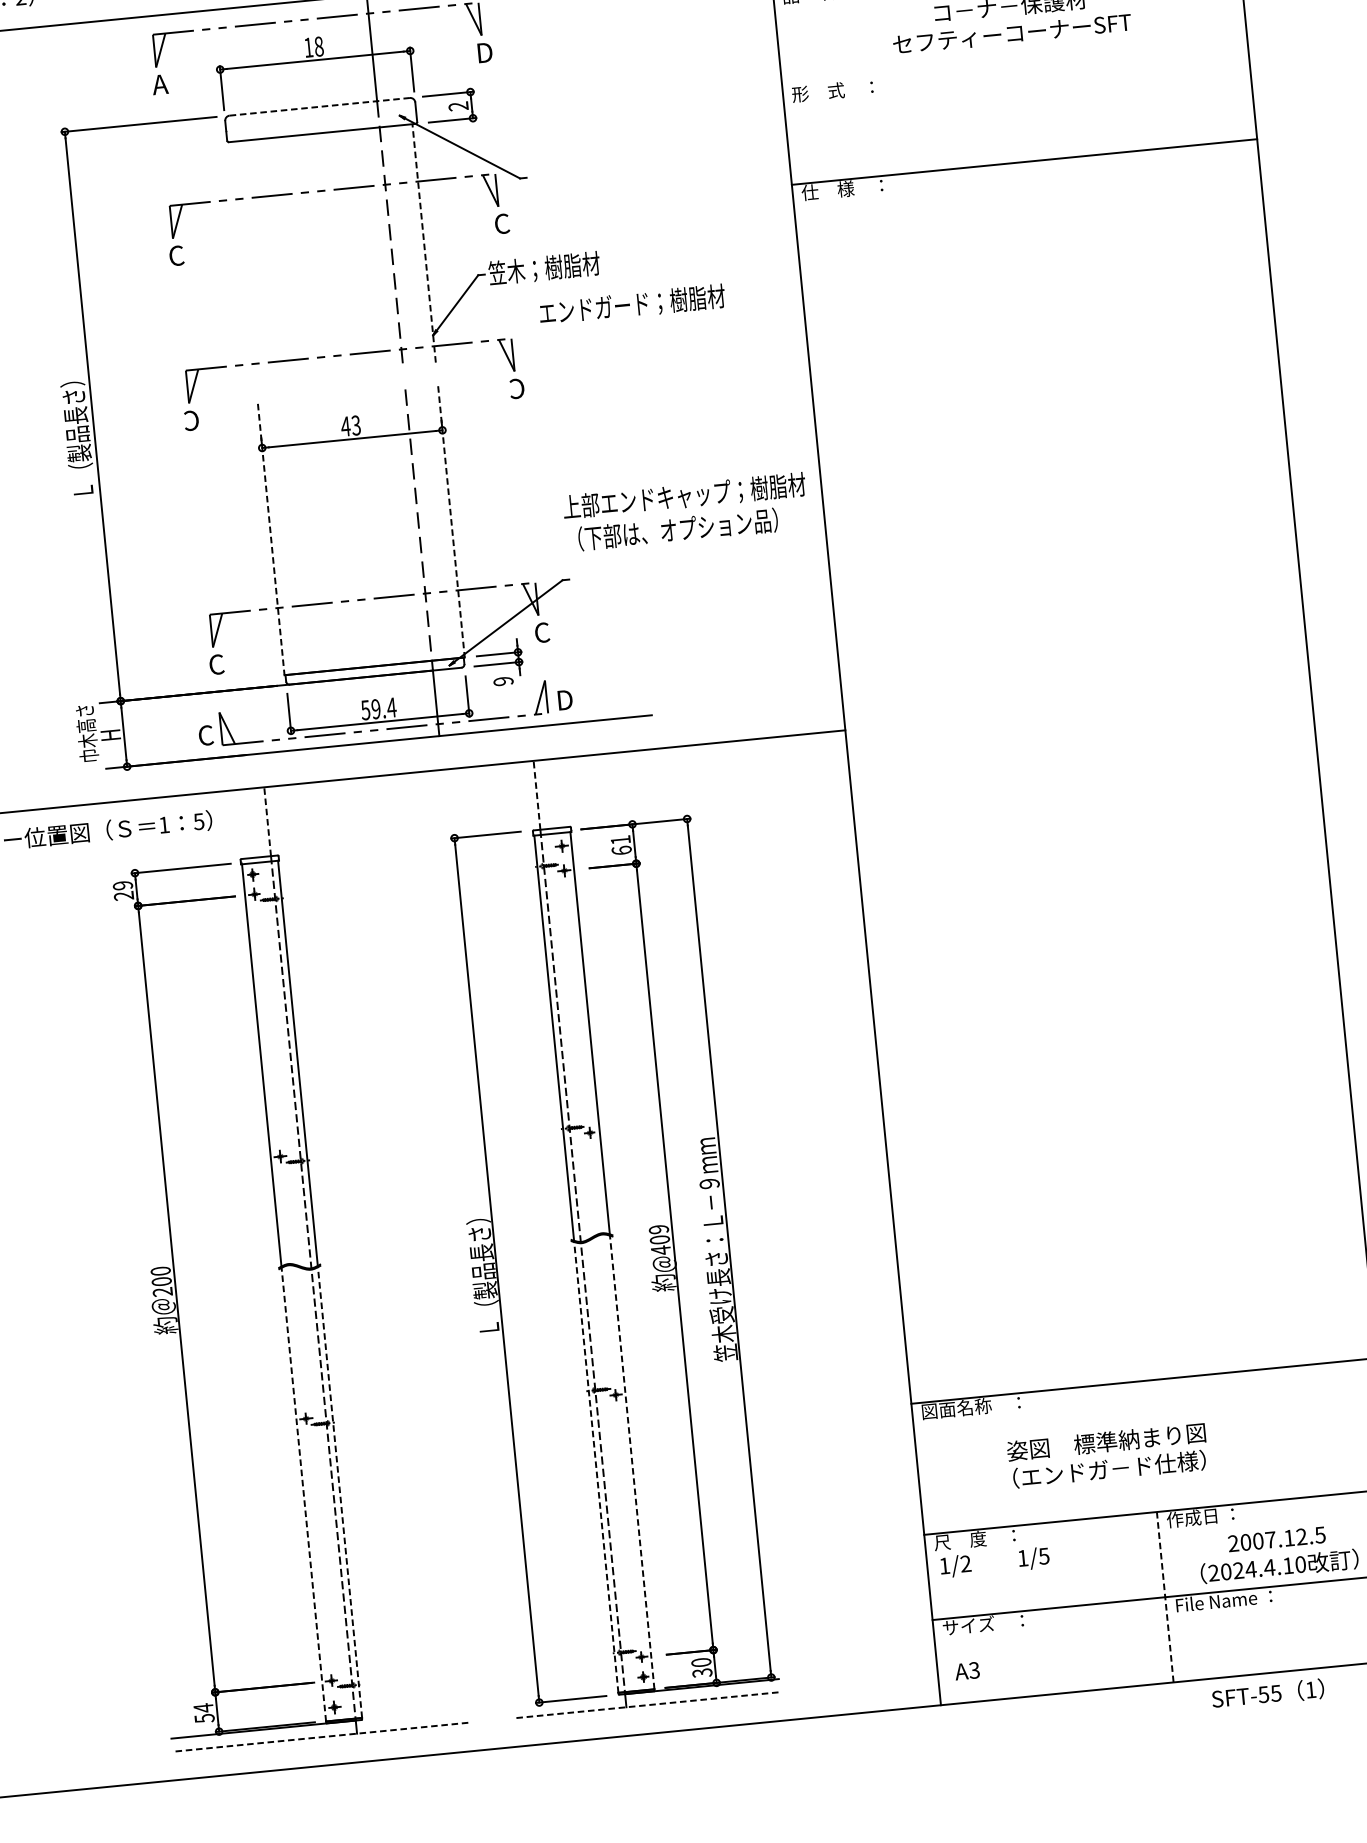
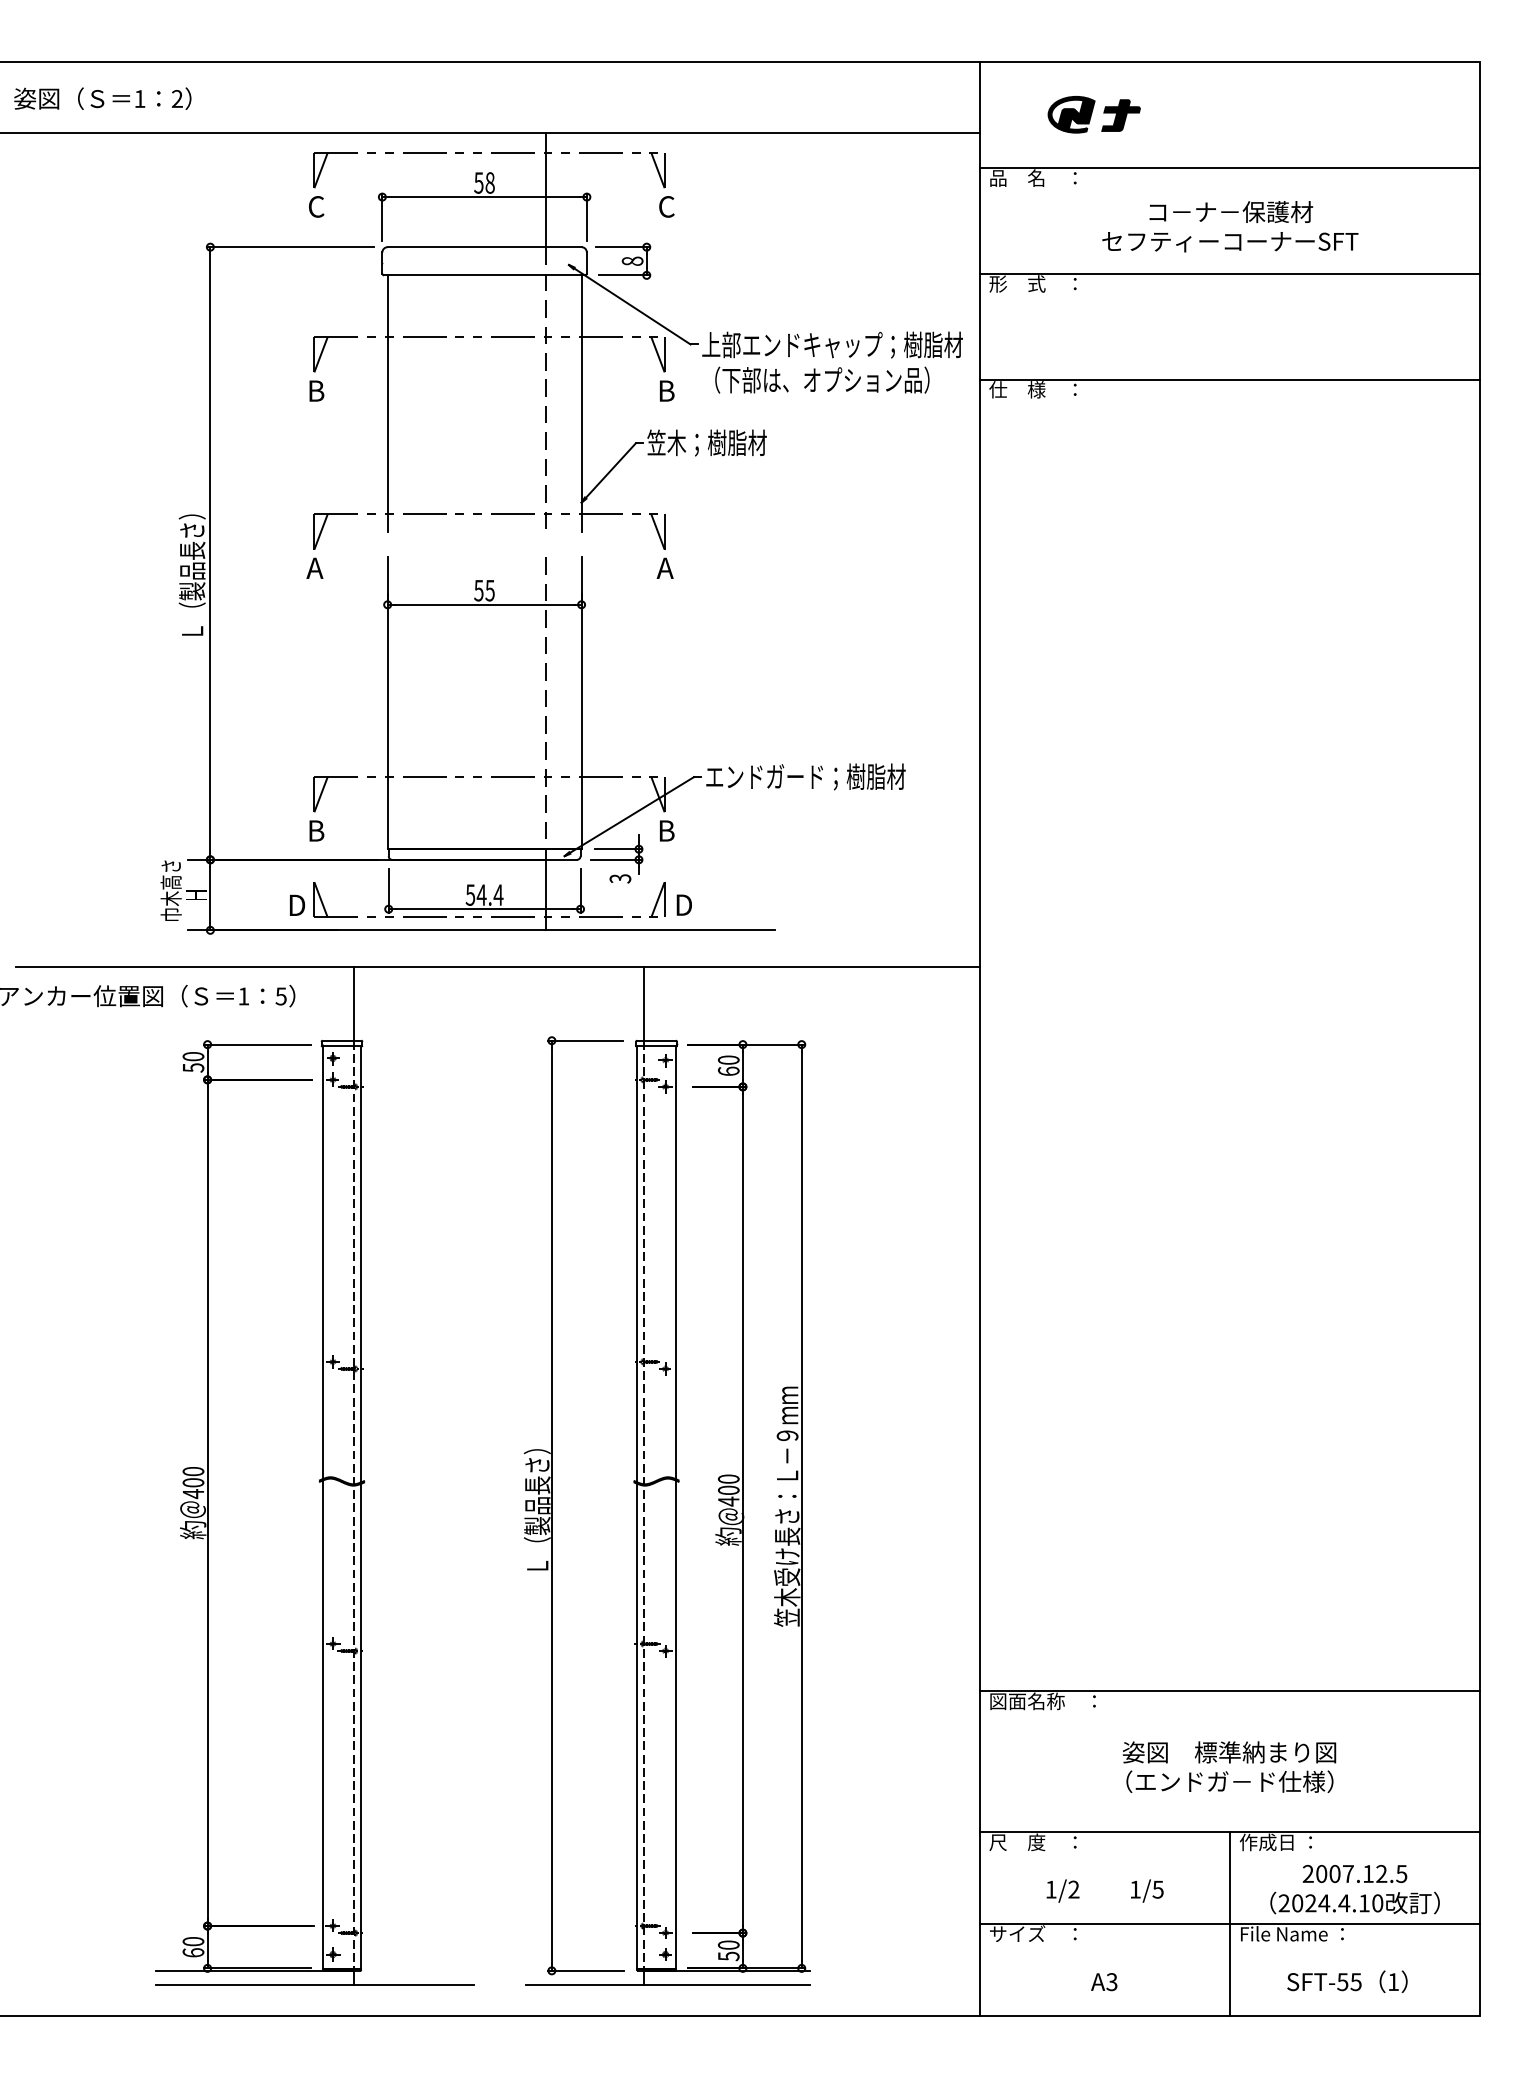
text: (308, 47) -> (478, 182), 18 -> 58
text: (485, 52) -> (666, 206), D -> C
line: (1014, 63) -> (1229, 273), added
text: (159, 84) -> (316, 206), A -> C
text: (458, 105) -> (632, 260), 2 -> 8
line: (319, 107) -> (484, 247), dashed -> solid
text: (501, 223) -> (666, 390), C -> B
line: (424, 243) -> (581, 403), dashed -> solid
text: (176, 255) -> (316, 390), C -> B
line: (243, 260) -> (387, 403), added
text: (631, 304) -> (805, 776), moved
text: (516, 389) -> (664, 568), C -> A
text: (190, 420) -> (314, 568), C -> A
text: (350, 425) -> (483, 590), 43 -> 55
text: (685, 512) -> (832, 362), moved
line: (451, 522) -> (581, 703), dashed -> solid
line: (271, 539) -> (387, 703), dashed -> solid
text: (541, 632) -> (666, 830), C -> B
text: (216, 664) -> (316, 830), C -> B
text: (503, 681) -> (620, 878), 9 -> 3
text: (375, 708) -> (481, 894), 59.4 -> 54.4
text: (205, 735) -> (297, 905), C -> D
line: (537, 795) -> (644, 1003), dashed -> solid
line: (267, 821) -> (354, 1003), dashed -> solid
text: (620, 839) -> (728, 1059), 61 -> 60
text: (123, 891) -> (193, 1062), 29 -> 50
text: (658, 1228) -> (728, 1478), @409 -> @400
text: (161, 1292) -> (192, 1494), 200 -> 400
text: (1107, 1455) -> (1229, 1766), moved
line: (631, 1462) -> (675, 1724), dashed -> solid
line: (596, 1466) -> (637, 1725), dashed -> solid
line: (340, 1491) -> (361, 1725), dashed -> solid
line: (303, 1494) -> (322, 1724), dashed -> solid
text: (994, 1561) -> (1104, 1890), moved
line: (1164, 1596) -> (1229, 1923), dashed -> solid
text: (967, 1671) -> (1104, 1982), moved
text: (701, 1672) -> (727, 1955), 30 -> 50
text: (1268, 1693) -> (1347, 1981), moved
line: (648, 1704) -> (667, 1984), dashed -> solid
text: (204, 1712) -> (193, 1946), 54 -> 60
line: (319, 1736) -> (314, 1984), dashed -> solid

